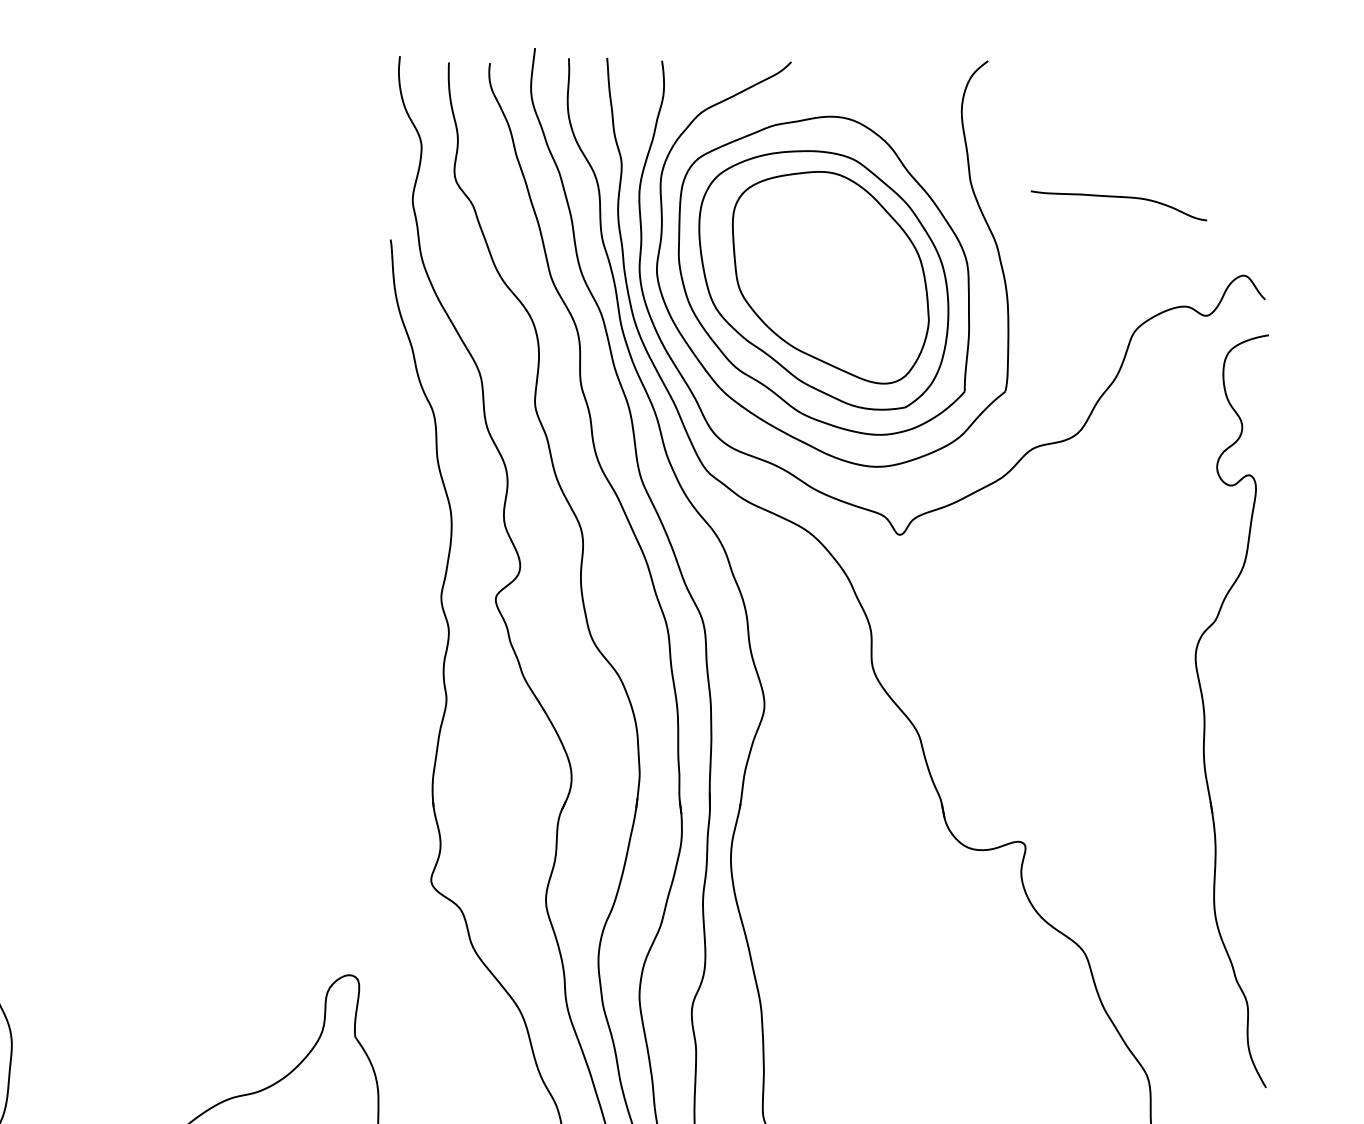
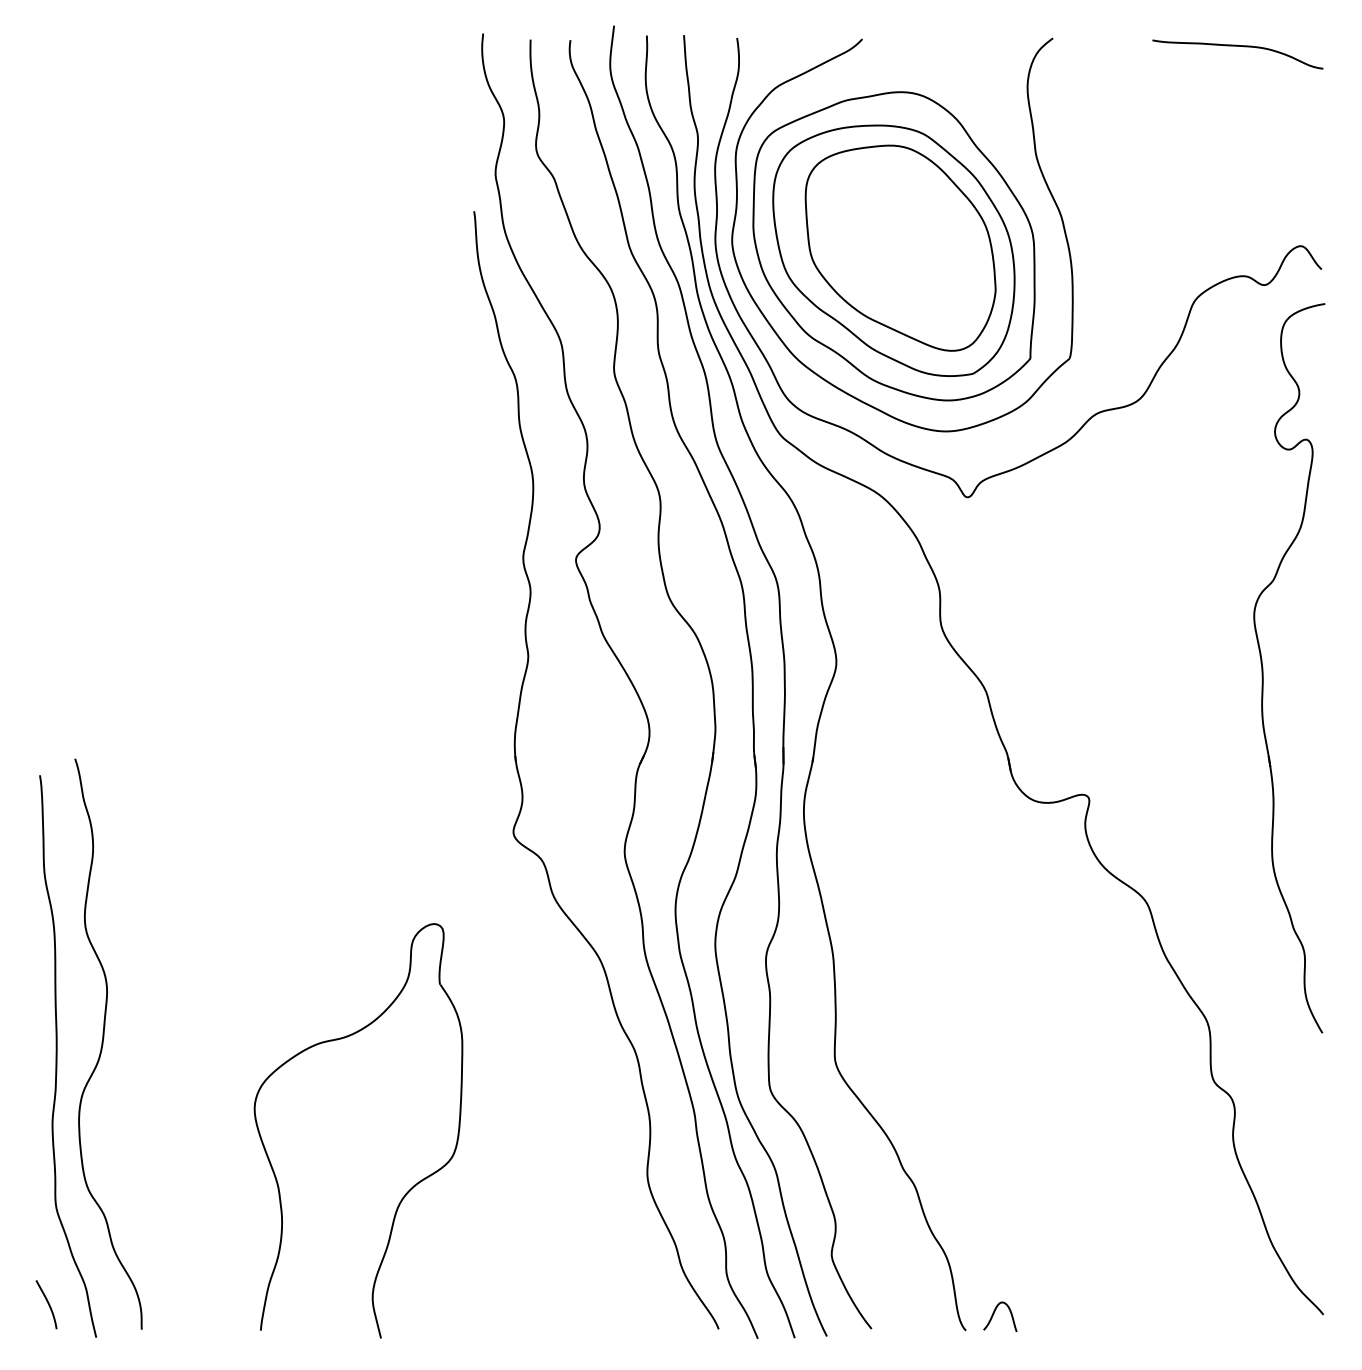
curve: (1118, 197) -> (1237, 46), moved

